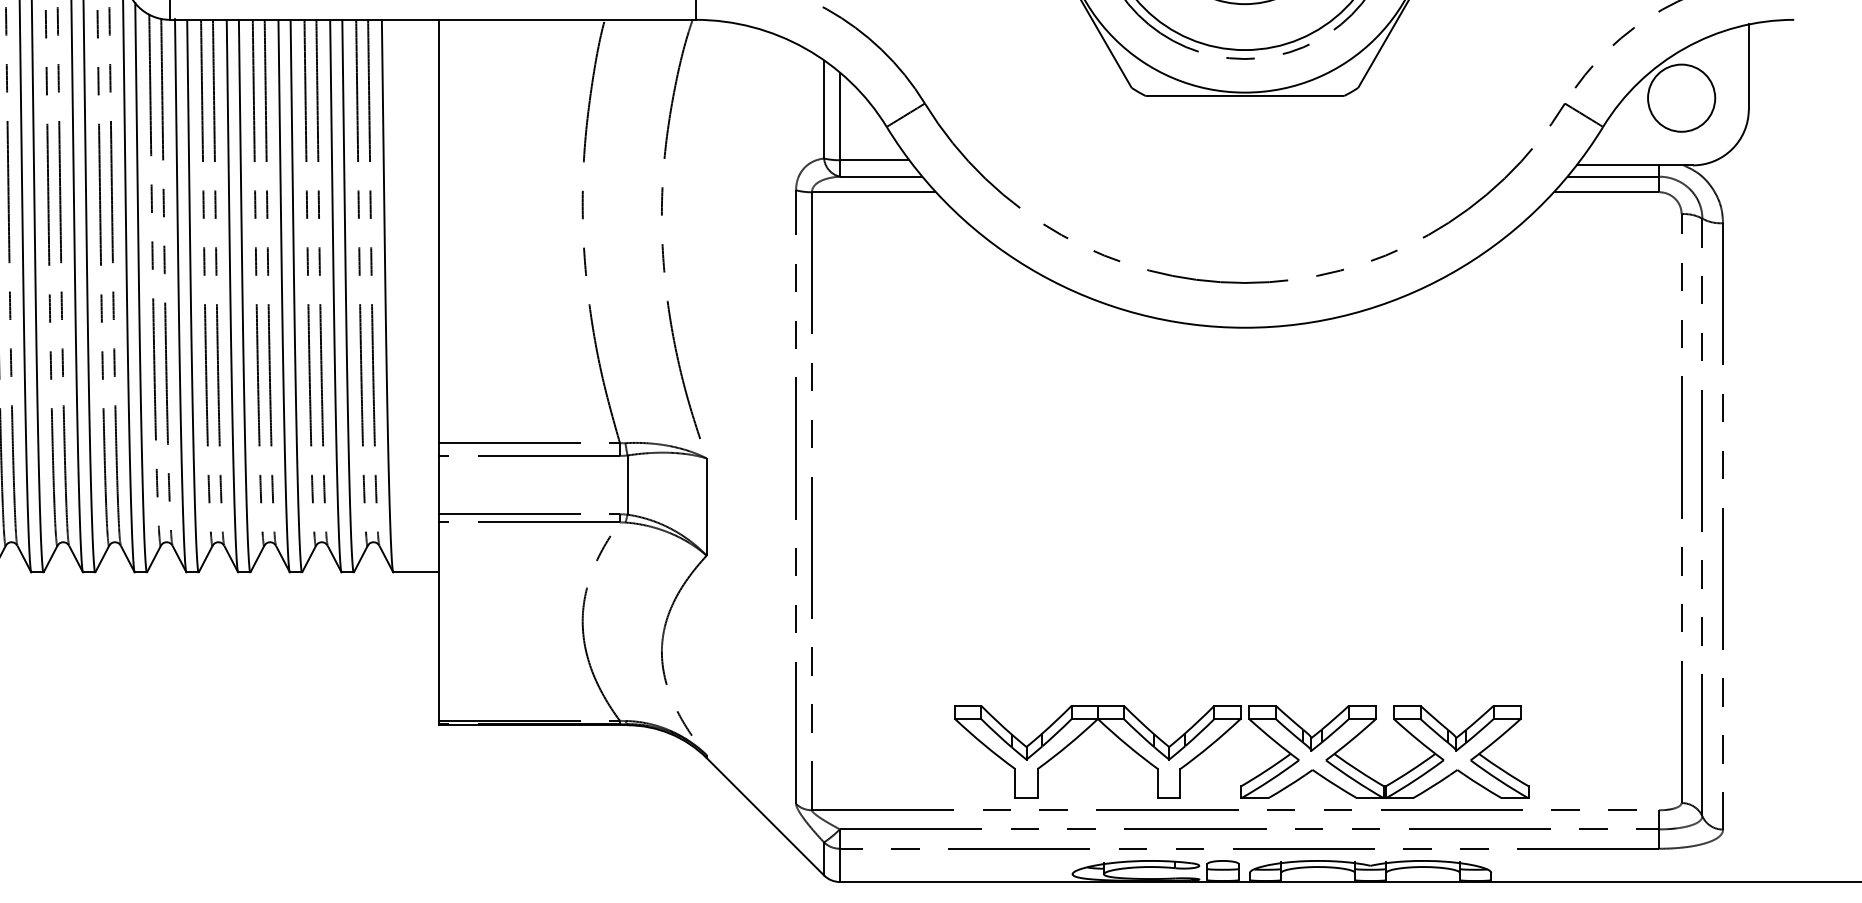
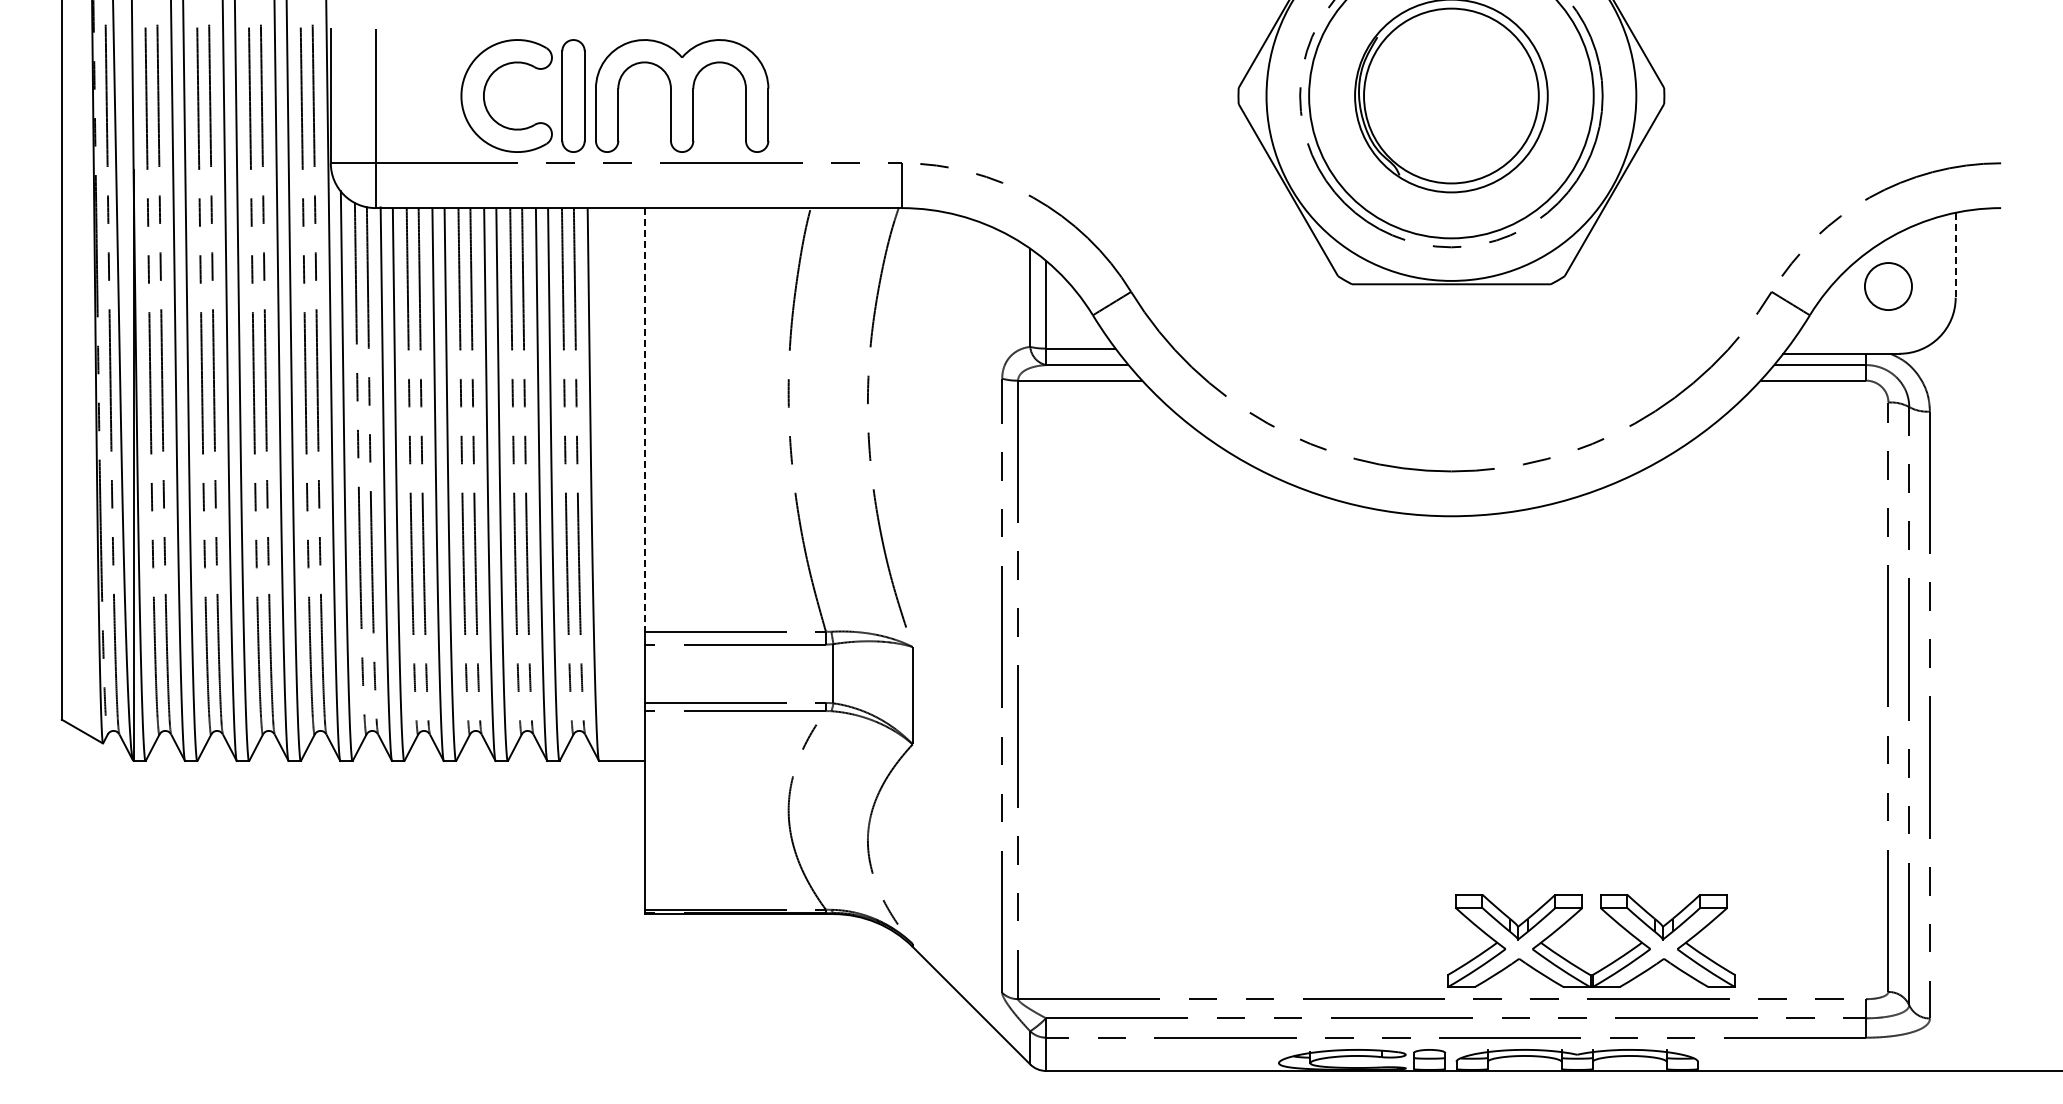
line: (1748, 67) -> (1955, 255), solid -> dashed
circle: (1681, 98) -> (1888, 286), size x0.7
line: (438, 231) -> (644, 419), solid -> dashed
part: (1081, 735) -> (1287, 924), removed

